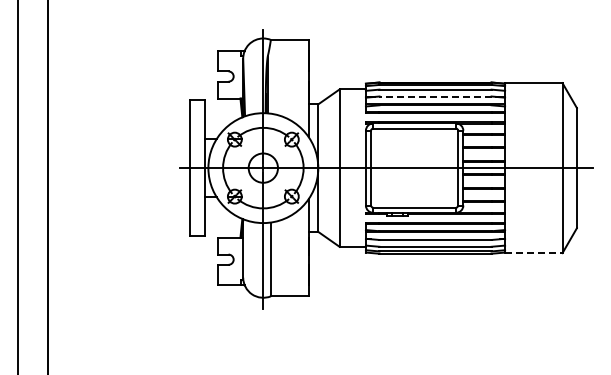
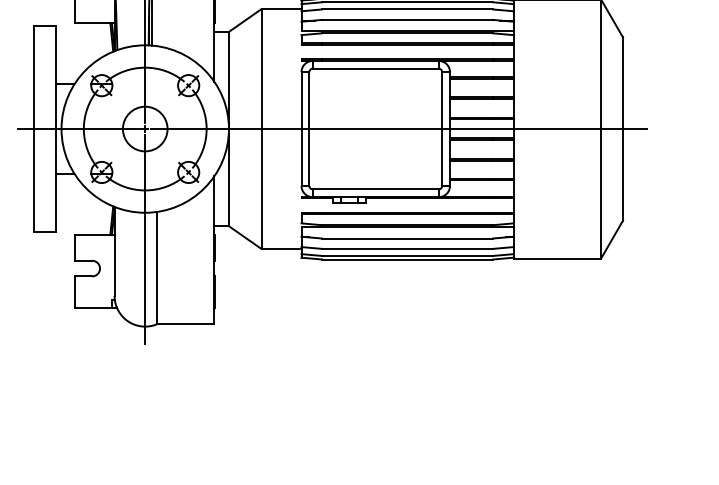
line: (435, 96) -> (407, 19), dashed -> solid
line: (533, 253) -> (556, 259), dashed -> solid

